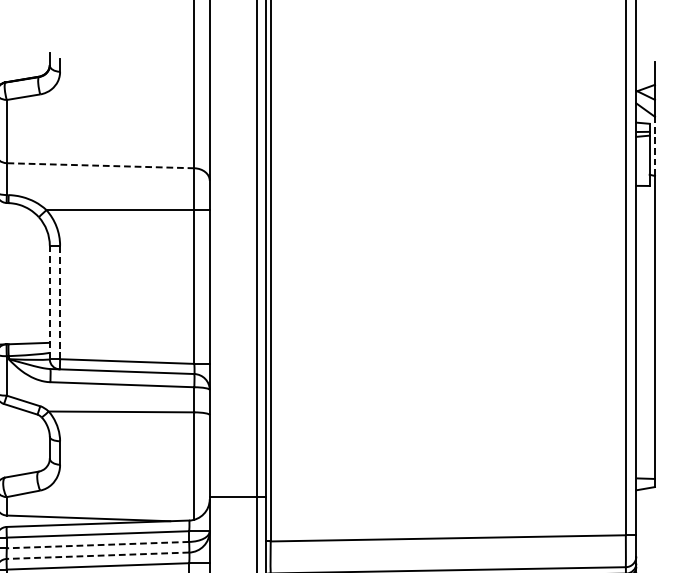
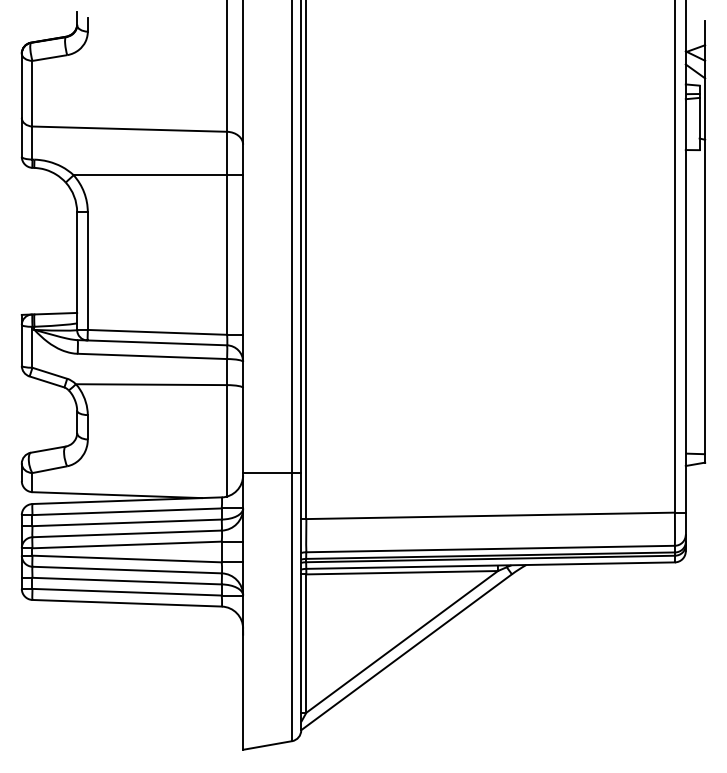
line: (655, 146) -> (705, 109), dashed -> solid
line: (100, 166) -> (129, 129), dashed -> solid
line: (50, 302) -> (77, 271), dashed -> solid
line: (59, 302) -> (87, 271), dashed -> solid
line: (98, 544) -> (127, 522), dashed -> solid
line: (98, 555) -> (127, 533), dashed -> solid

